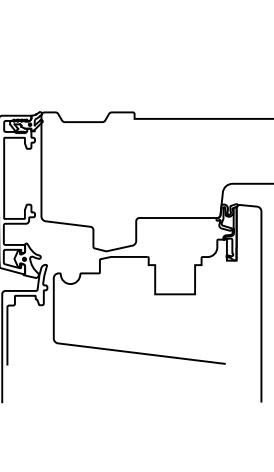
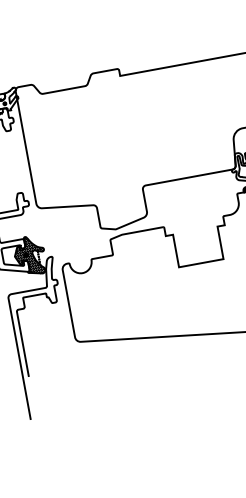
hatch: (27, 260) -> (29, 255), added

